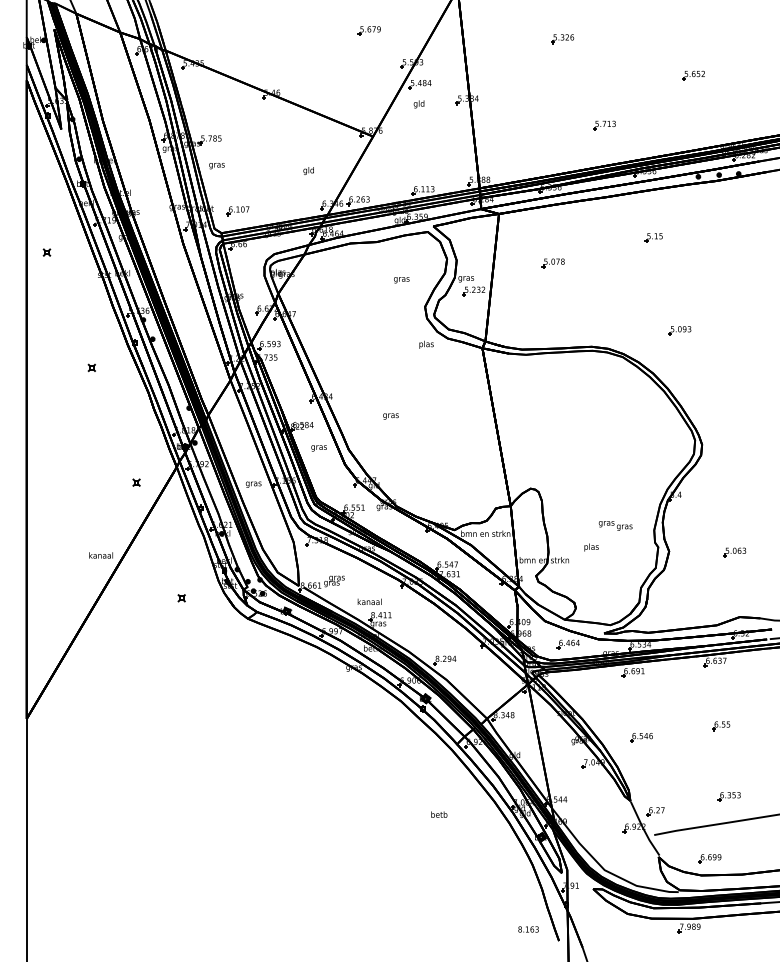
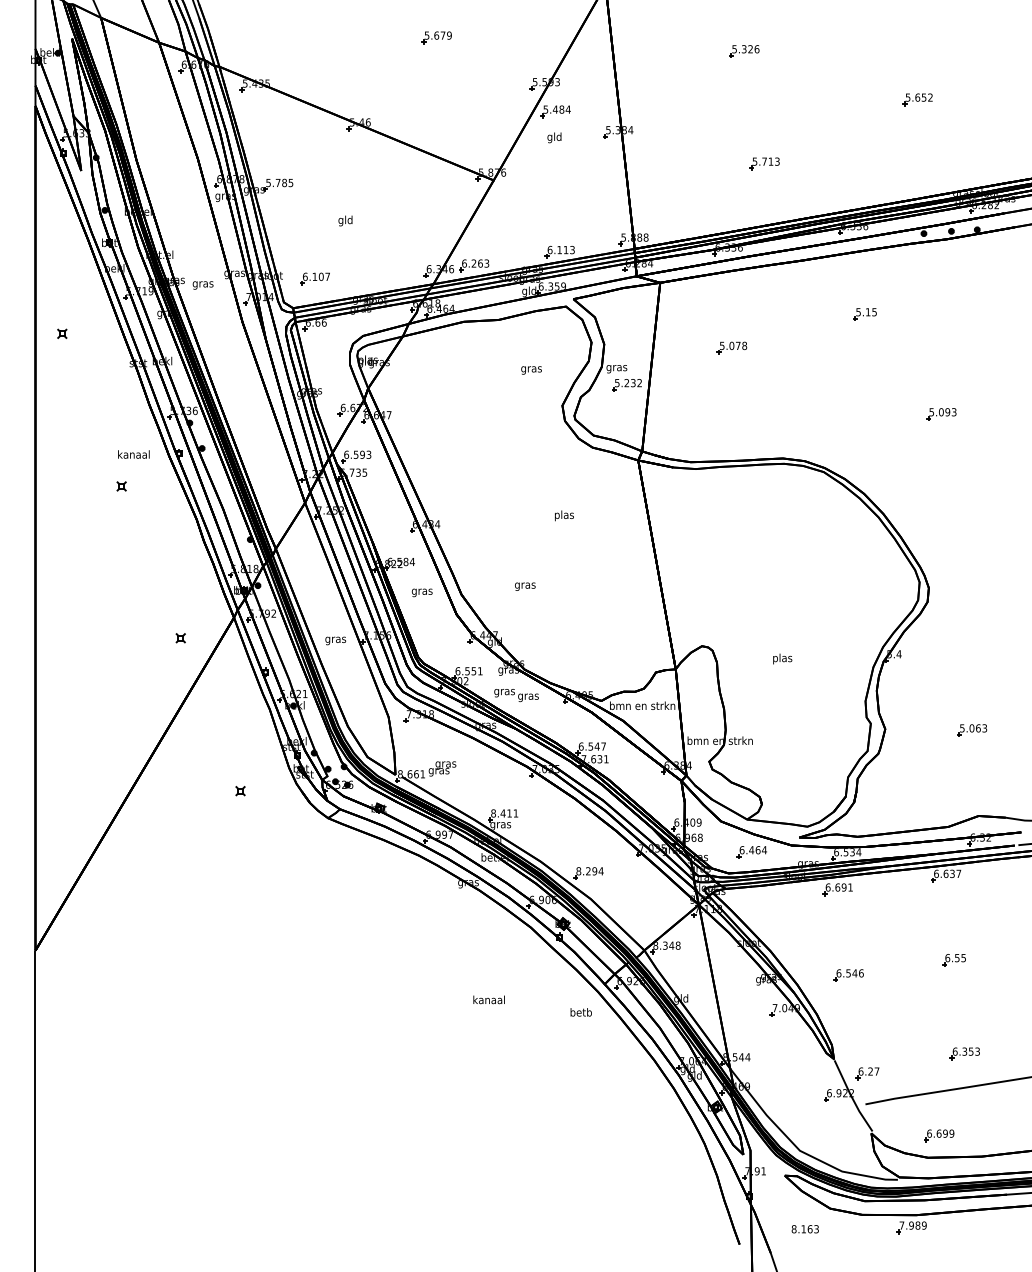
part: (369, 30) -> (436, 37), moved
part: (604, 125) -> (764, 163), moved
text: (216, 166) -> (202, 285), moved
text: (308, 170) -> (345, 220), moved
part: (679, 330) -> (941, 414), moved
text: (426, 344) -> (564, 515), moved
text: (391, 416) -> (525, 586), moved
text: (615, 525) -> (516, 695), moved
text: (591, 547) -> (782, 658), moved
text: (100, 555) -> (133, 454), moved
text: (369, 601) -> (488, 999), moved
text: (438, 814) -> (580, 1012), moved
text: (527, 929) -> (804, 1229), moved

